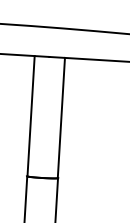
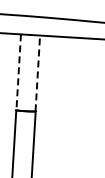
line: (30, 116) -> (18, 72), solid -> dashed
line: (60, 118) -> (37, 73), solid -> dashed

